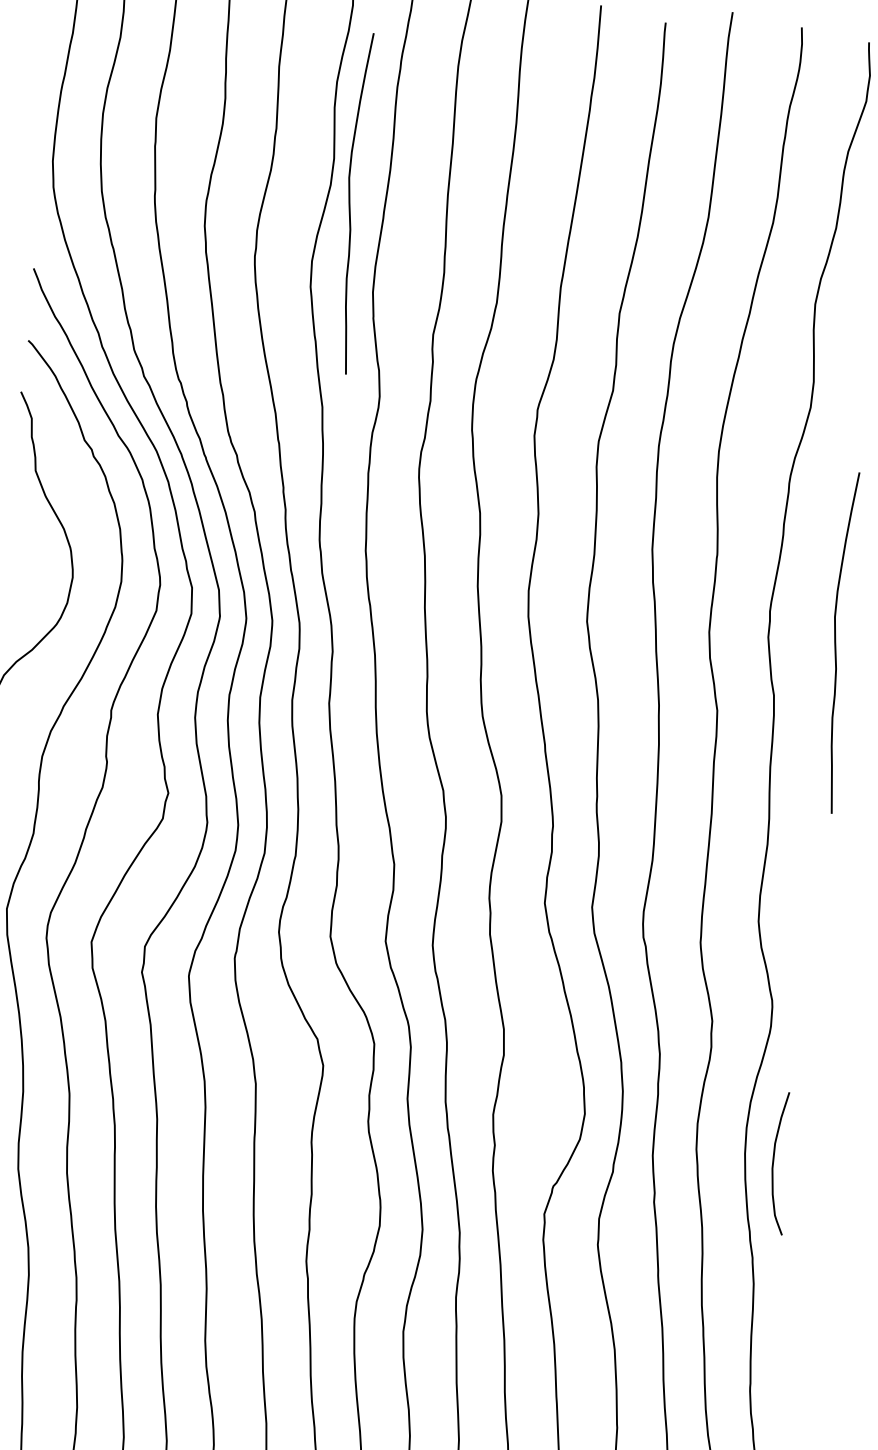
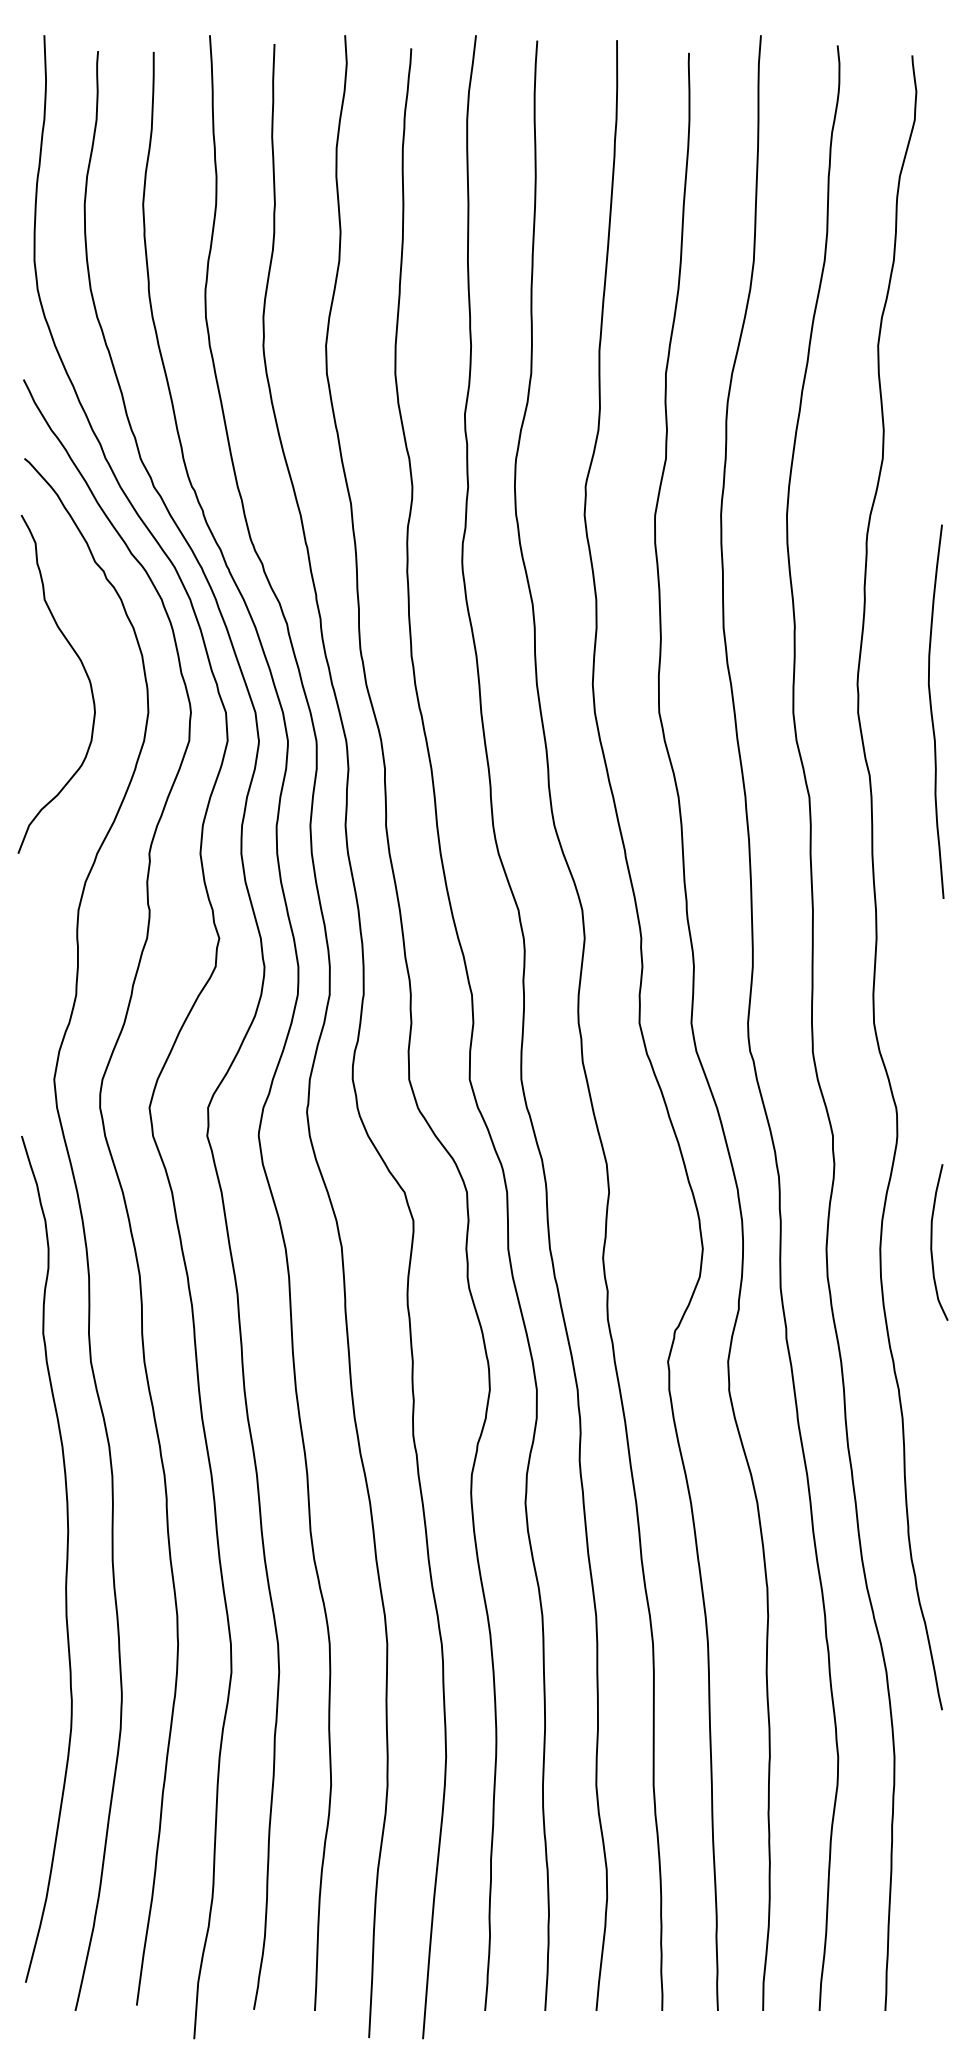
curve: (350, 202) -> (362, 278), removed
curve: (774, 1162) -> (932, 1242), moved

